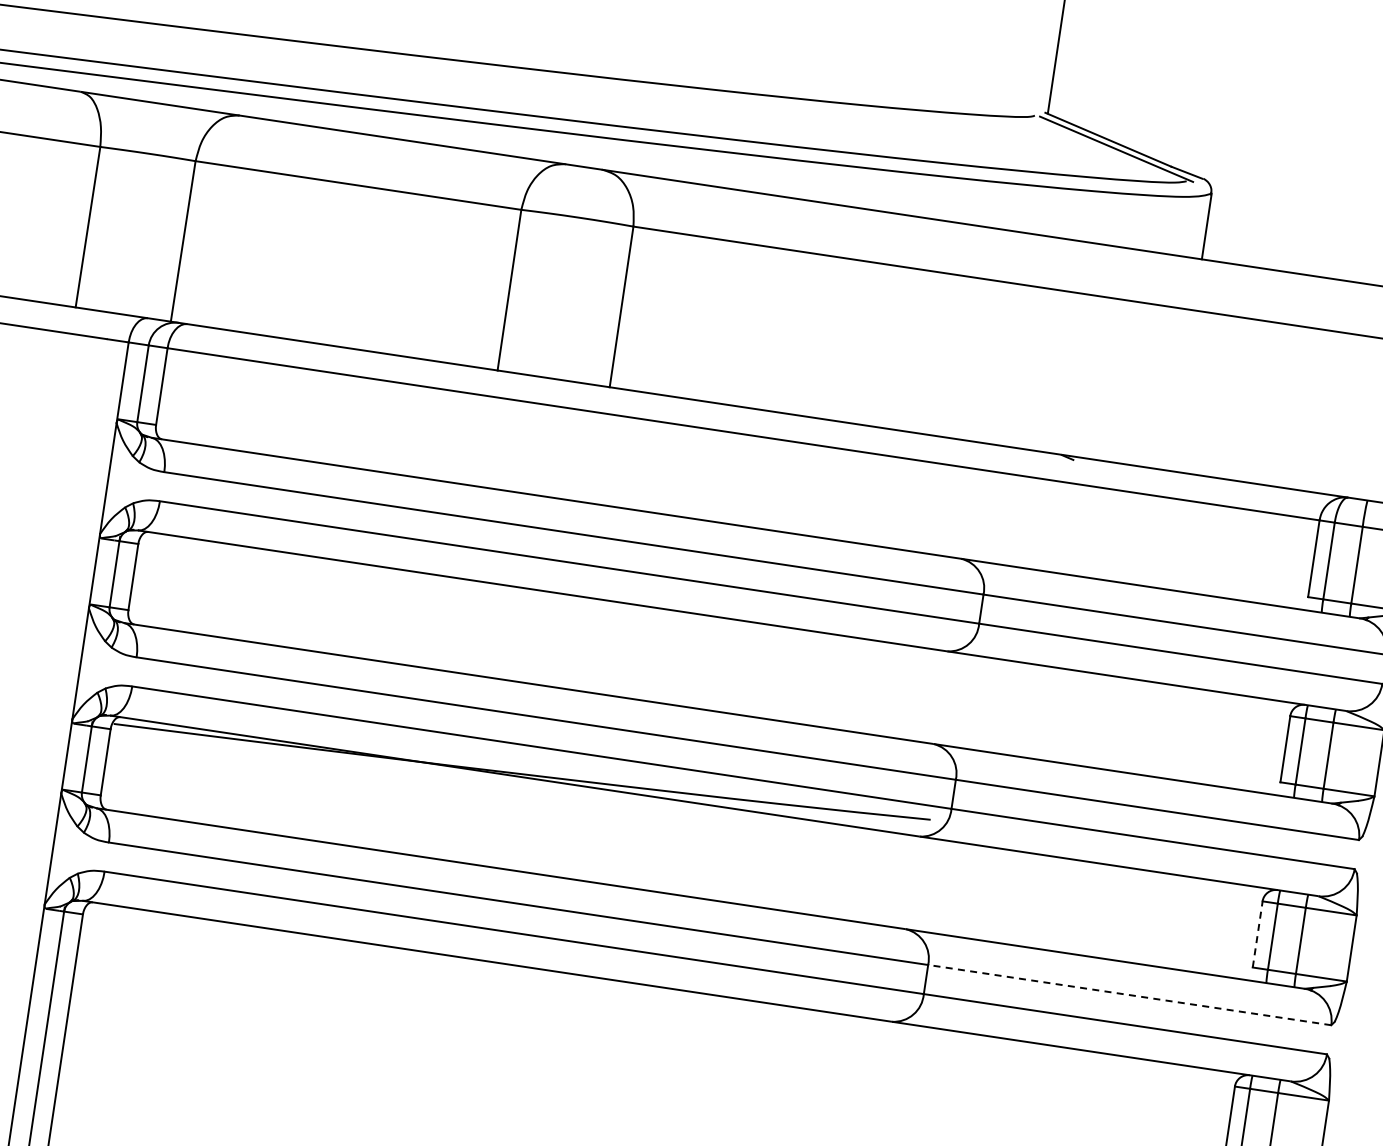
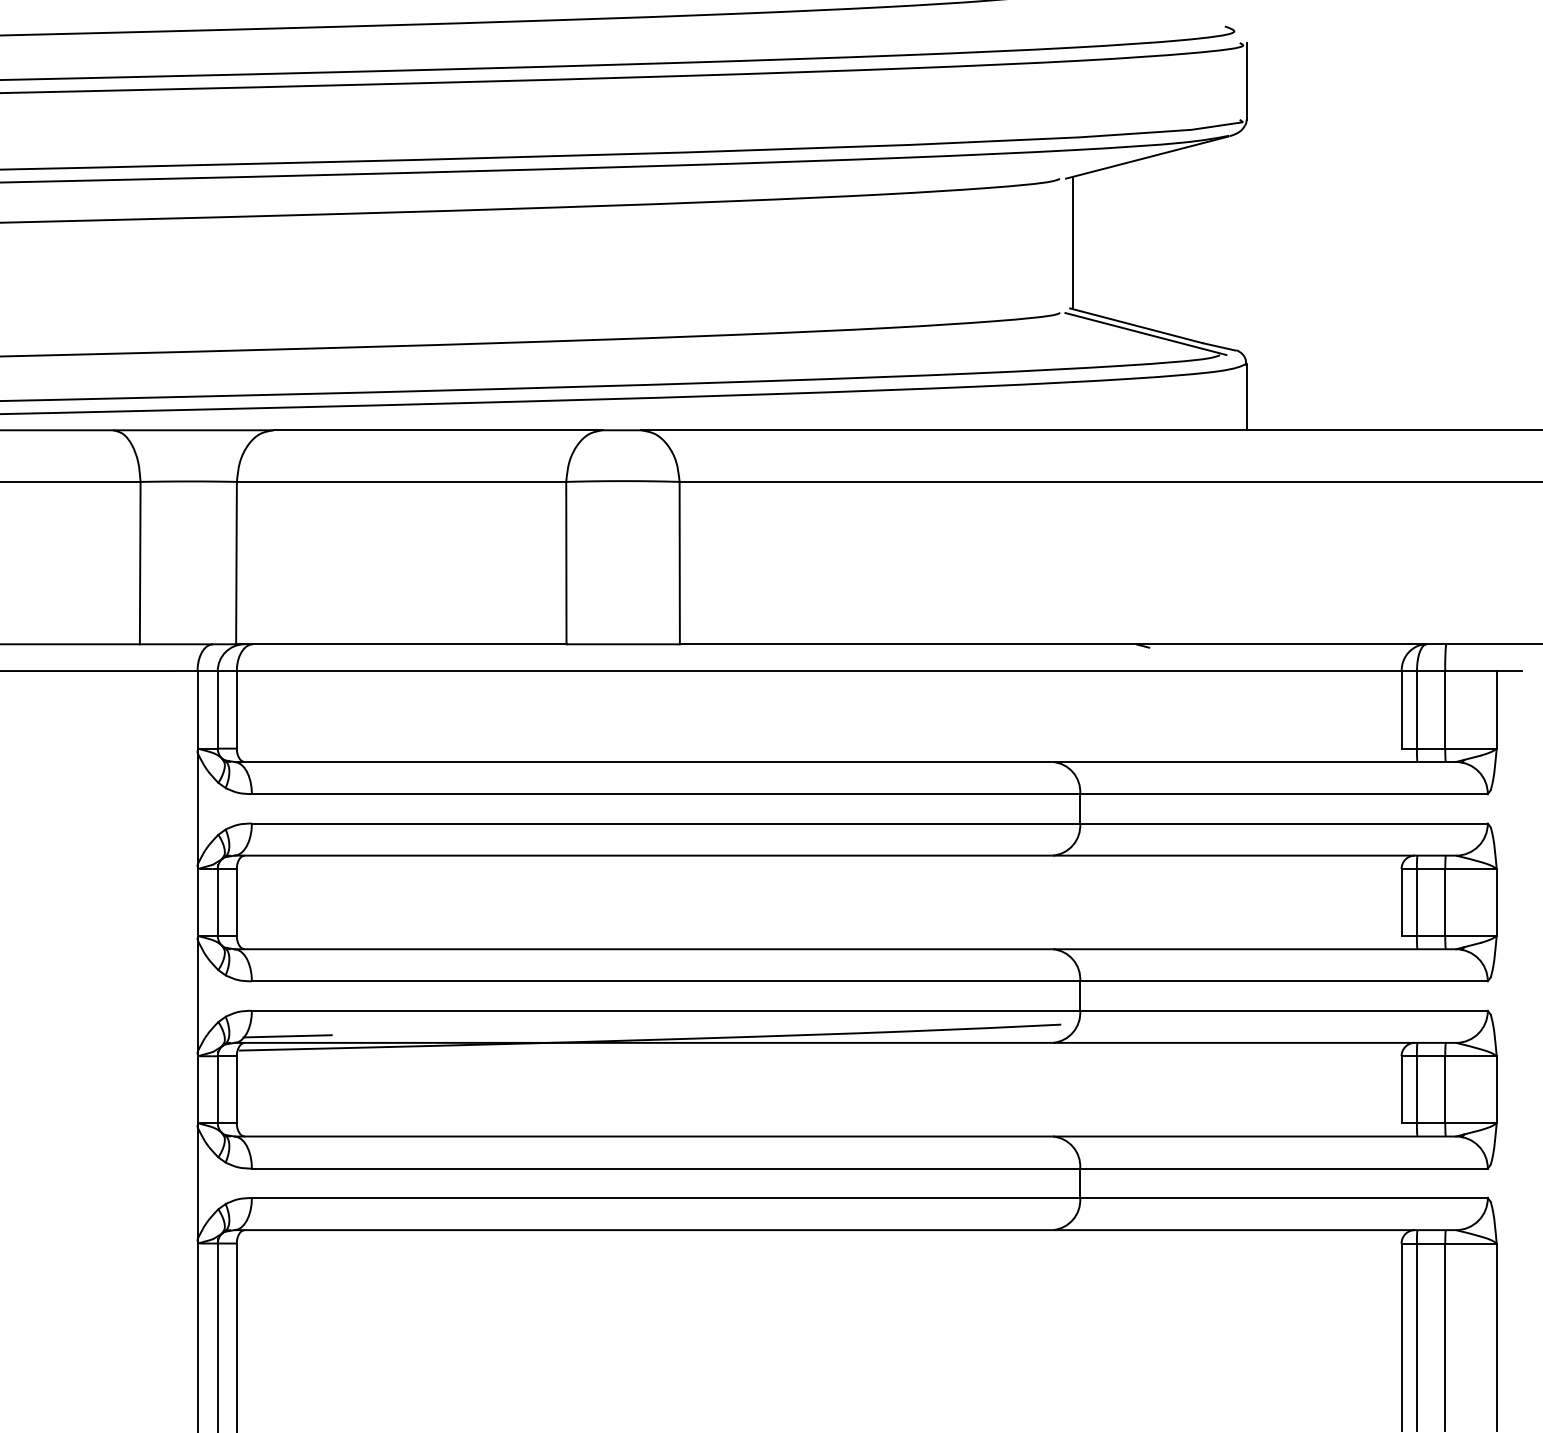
line: (163, 717) -> (287, 1036), added
line: (1257, 934) -> (1401, 1089), dashed -> solid
line: (1130, 995) -> (1284, 1168), dashed -> solid

